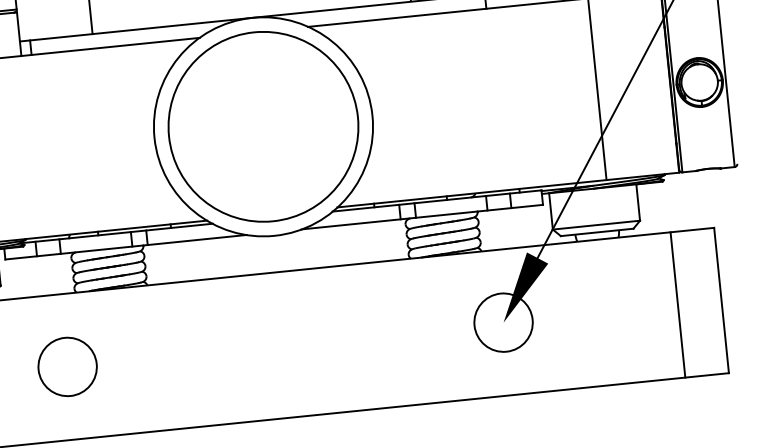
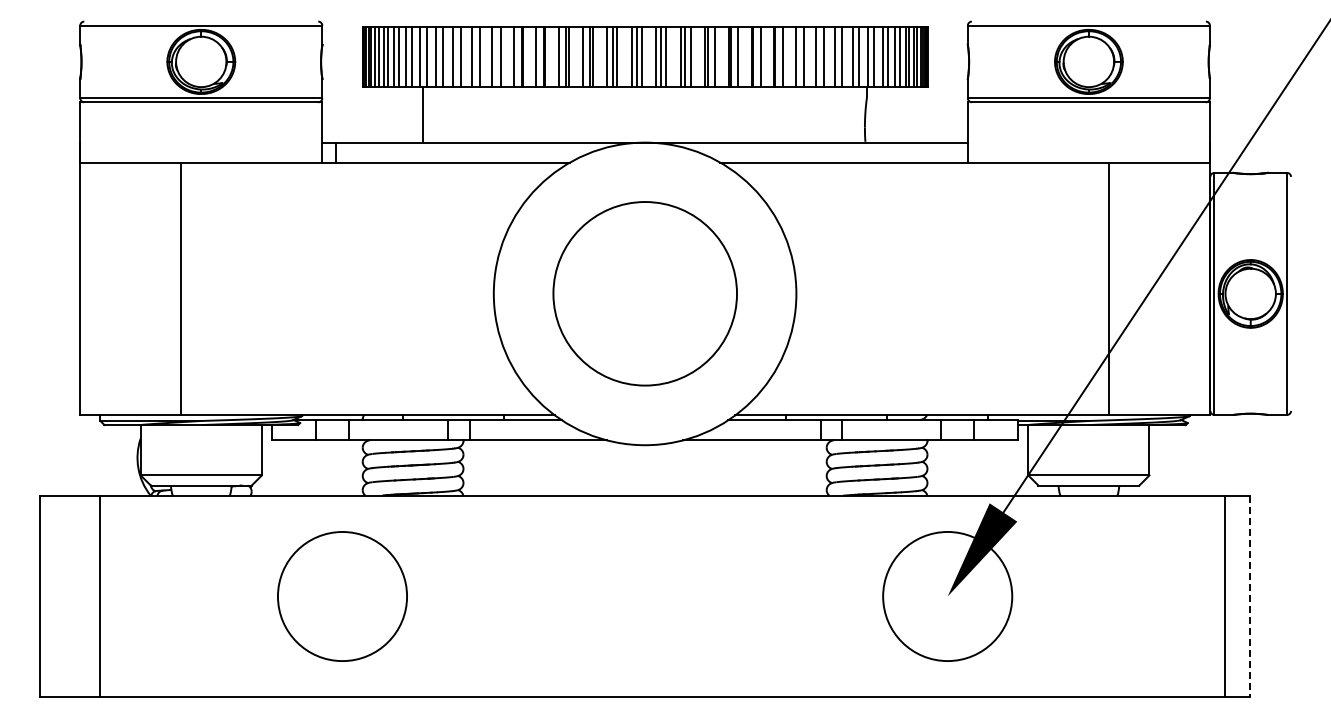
circle: (263, 126) -> (645, 293), size x0.7
line: (721, 300) -> (1250, 596), solid -> dashed
line: (677, 304) -> (1224, 596), moved
circle: (503, 322) -> (947, 596), size x1.6
circle: (67, 366) -> (342, 596), size x1.6

